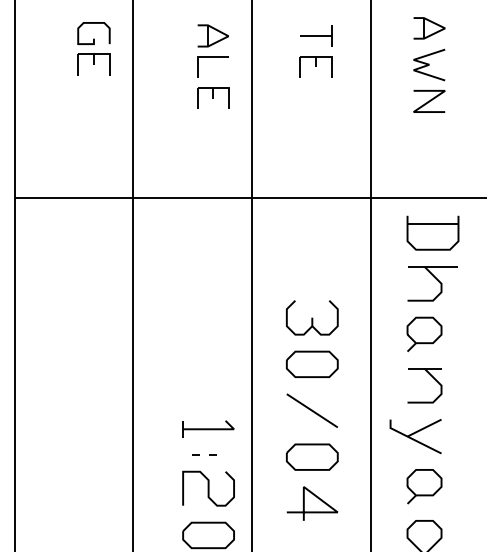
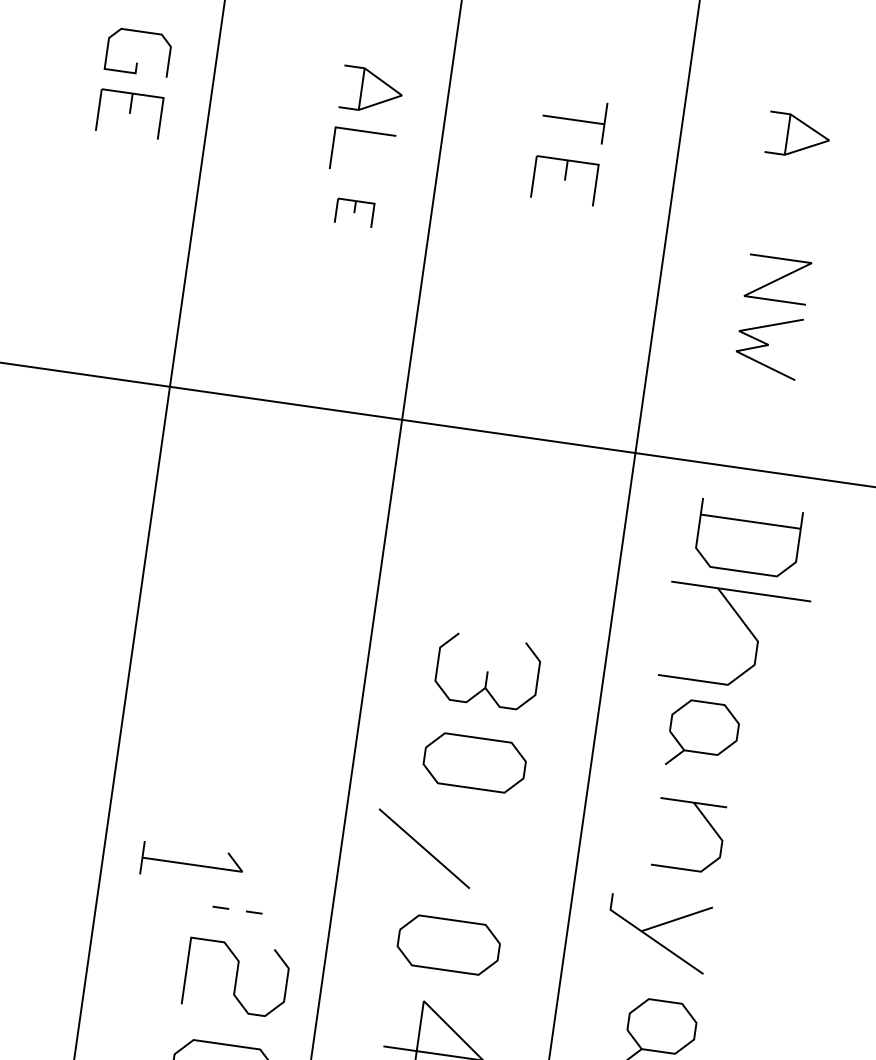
line: (429, 64) -> (768, 344), moved
part: (213, 97) -> (355, 211), size x0.6
part: (432, 283) -> (733, 637), size x1.4
line: (311, 410) -> (422, 847), moved
part: (208, 428) -> (192, 863), moved

